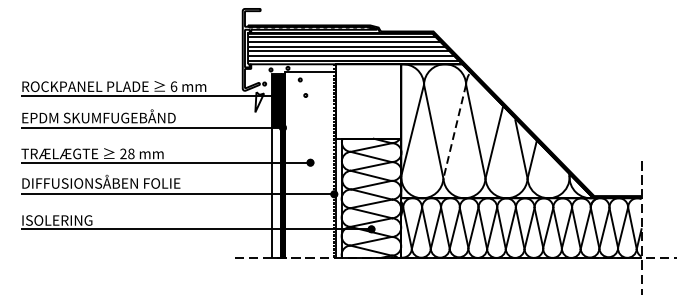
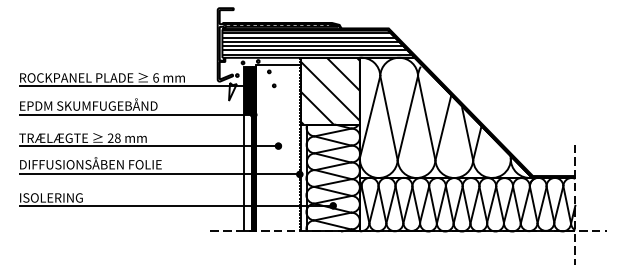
hatch: (368, 100) -> (330, 90), added
line: (454, 131) -> (407, 118), dashed -> solid

